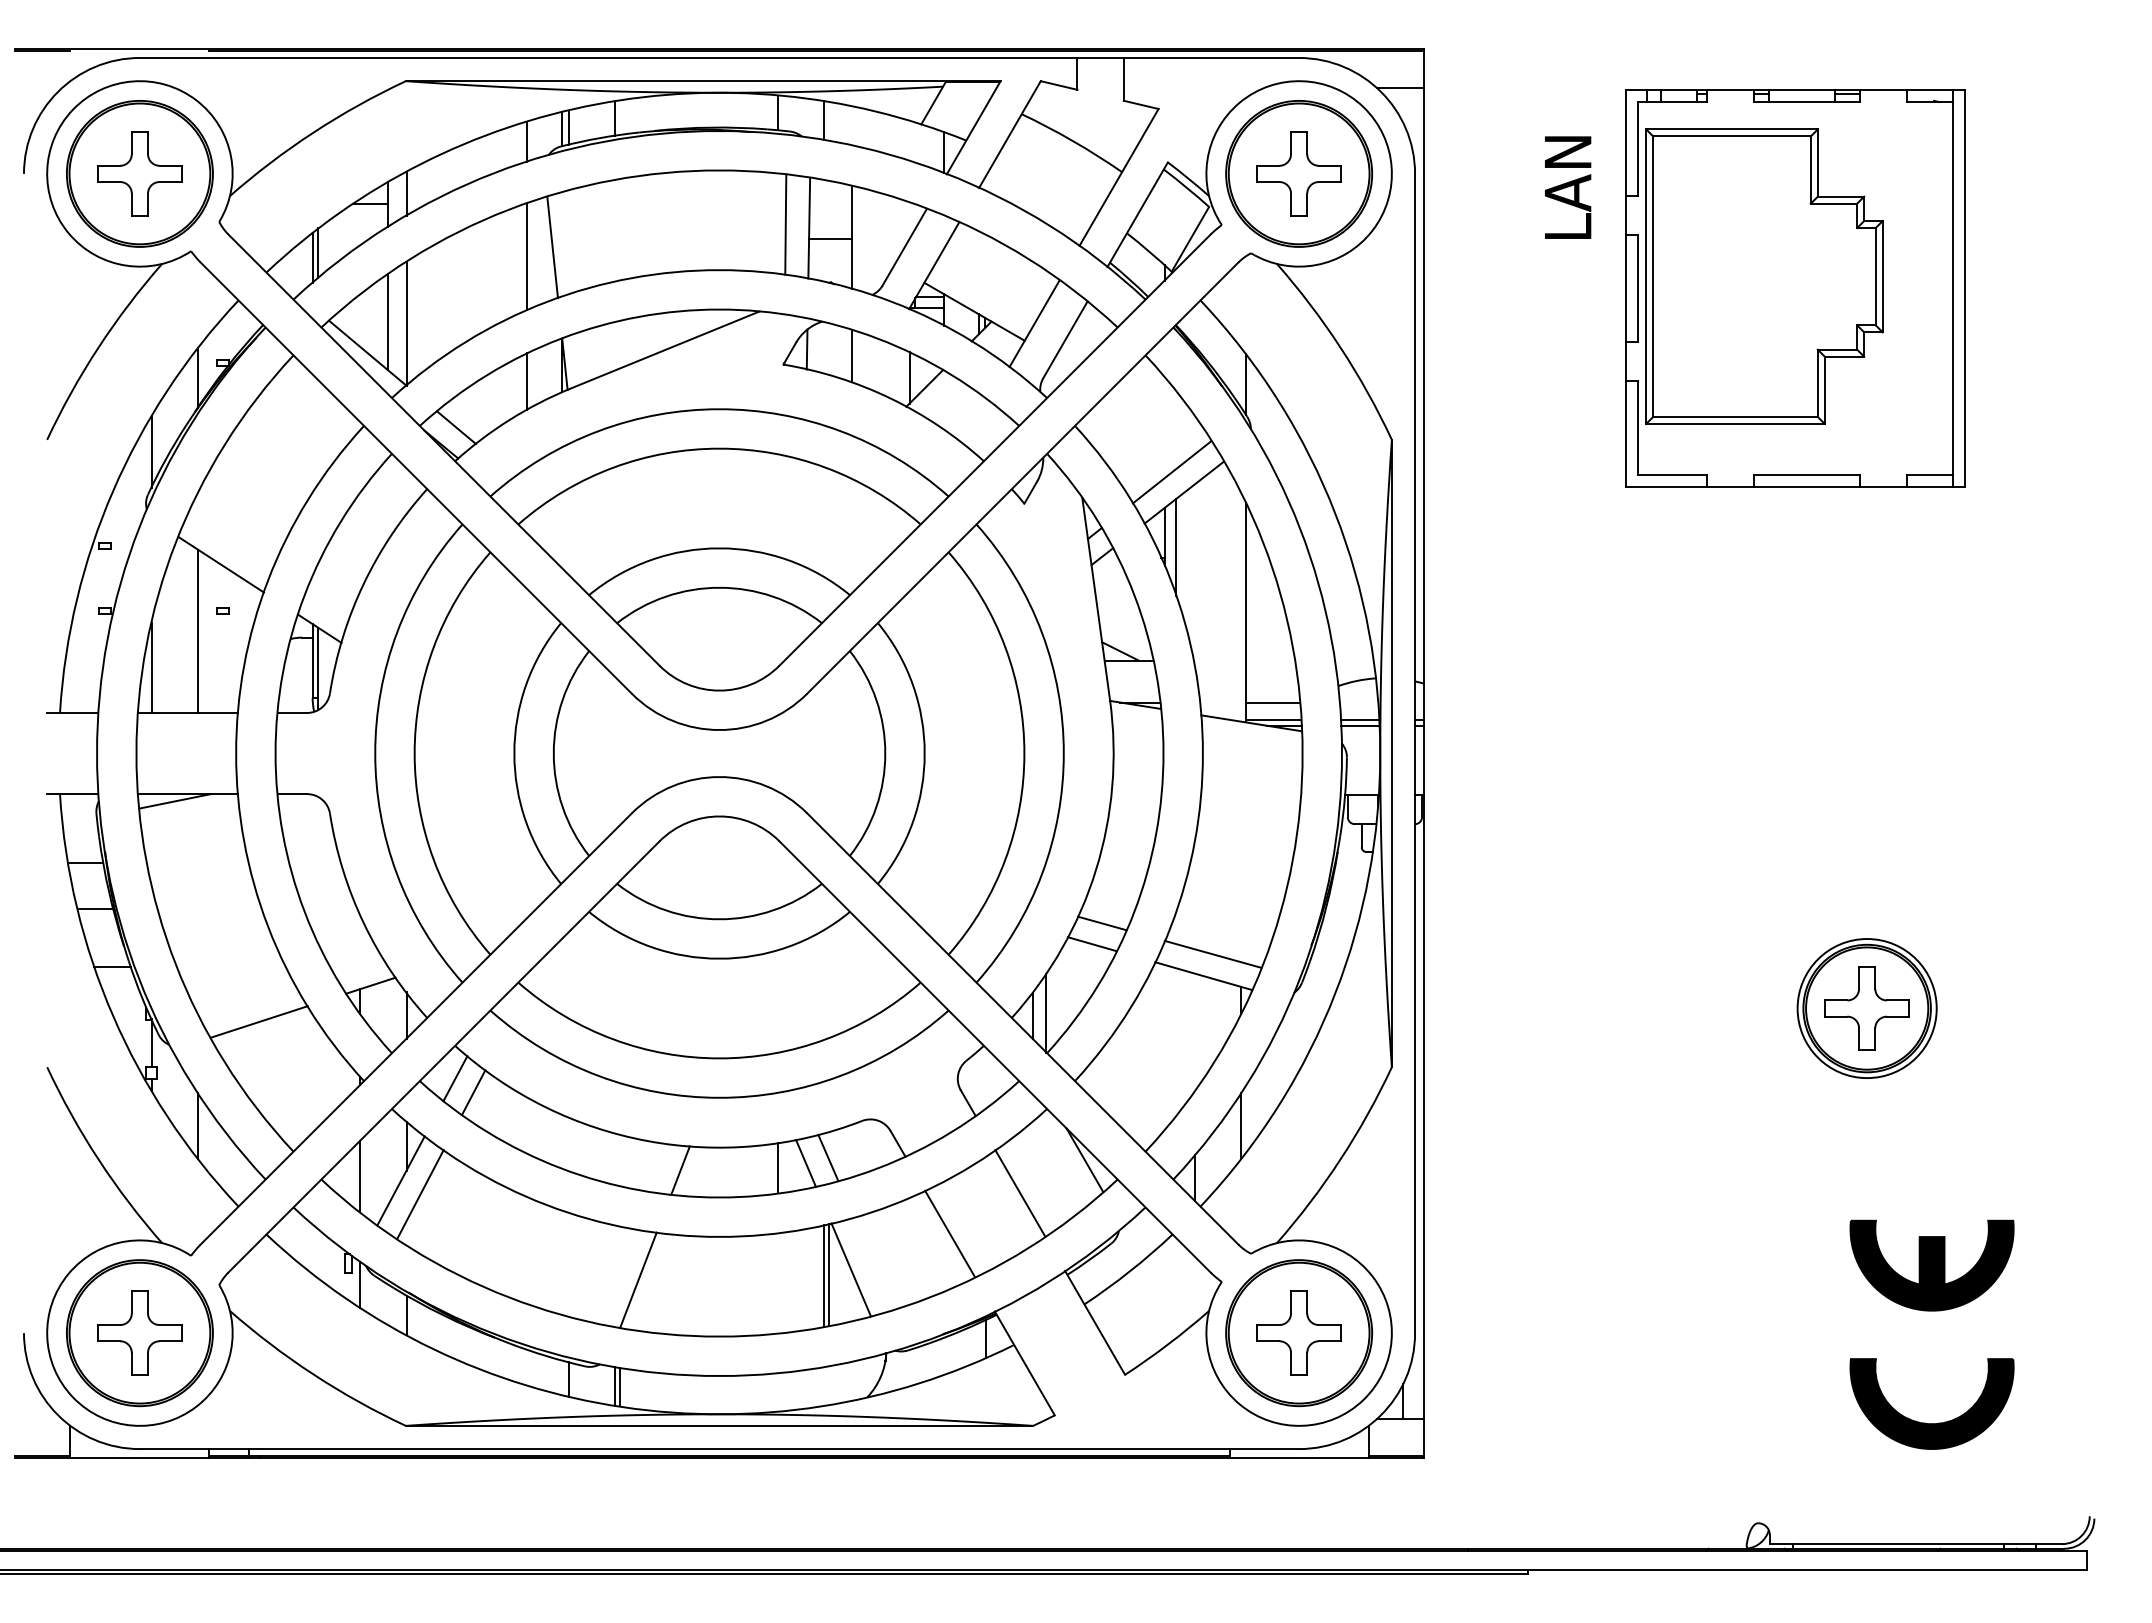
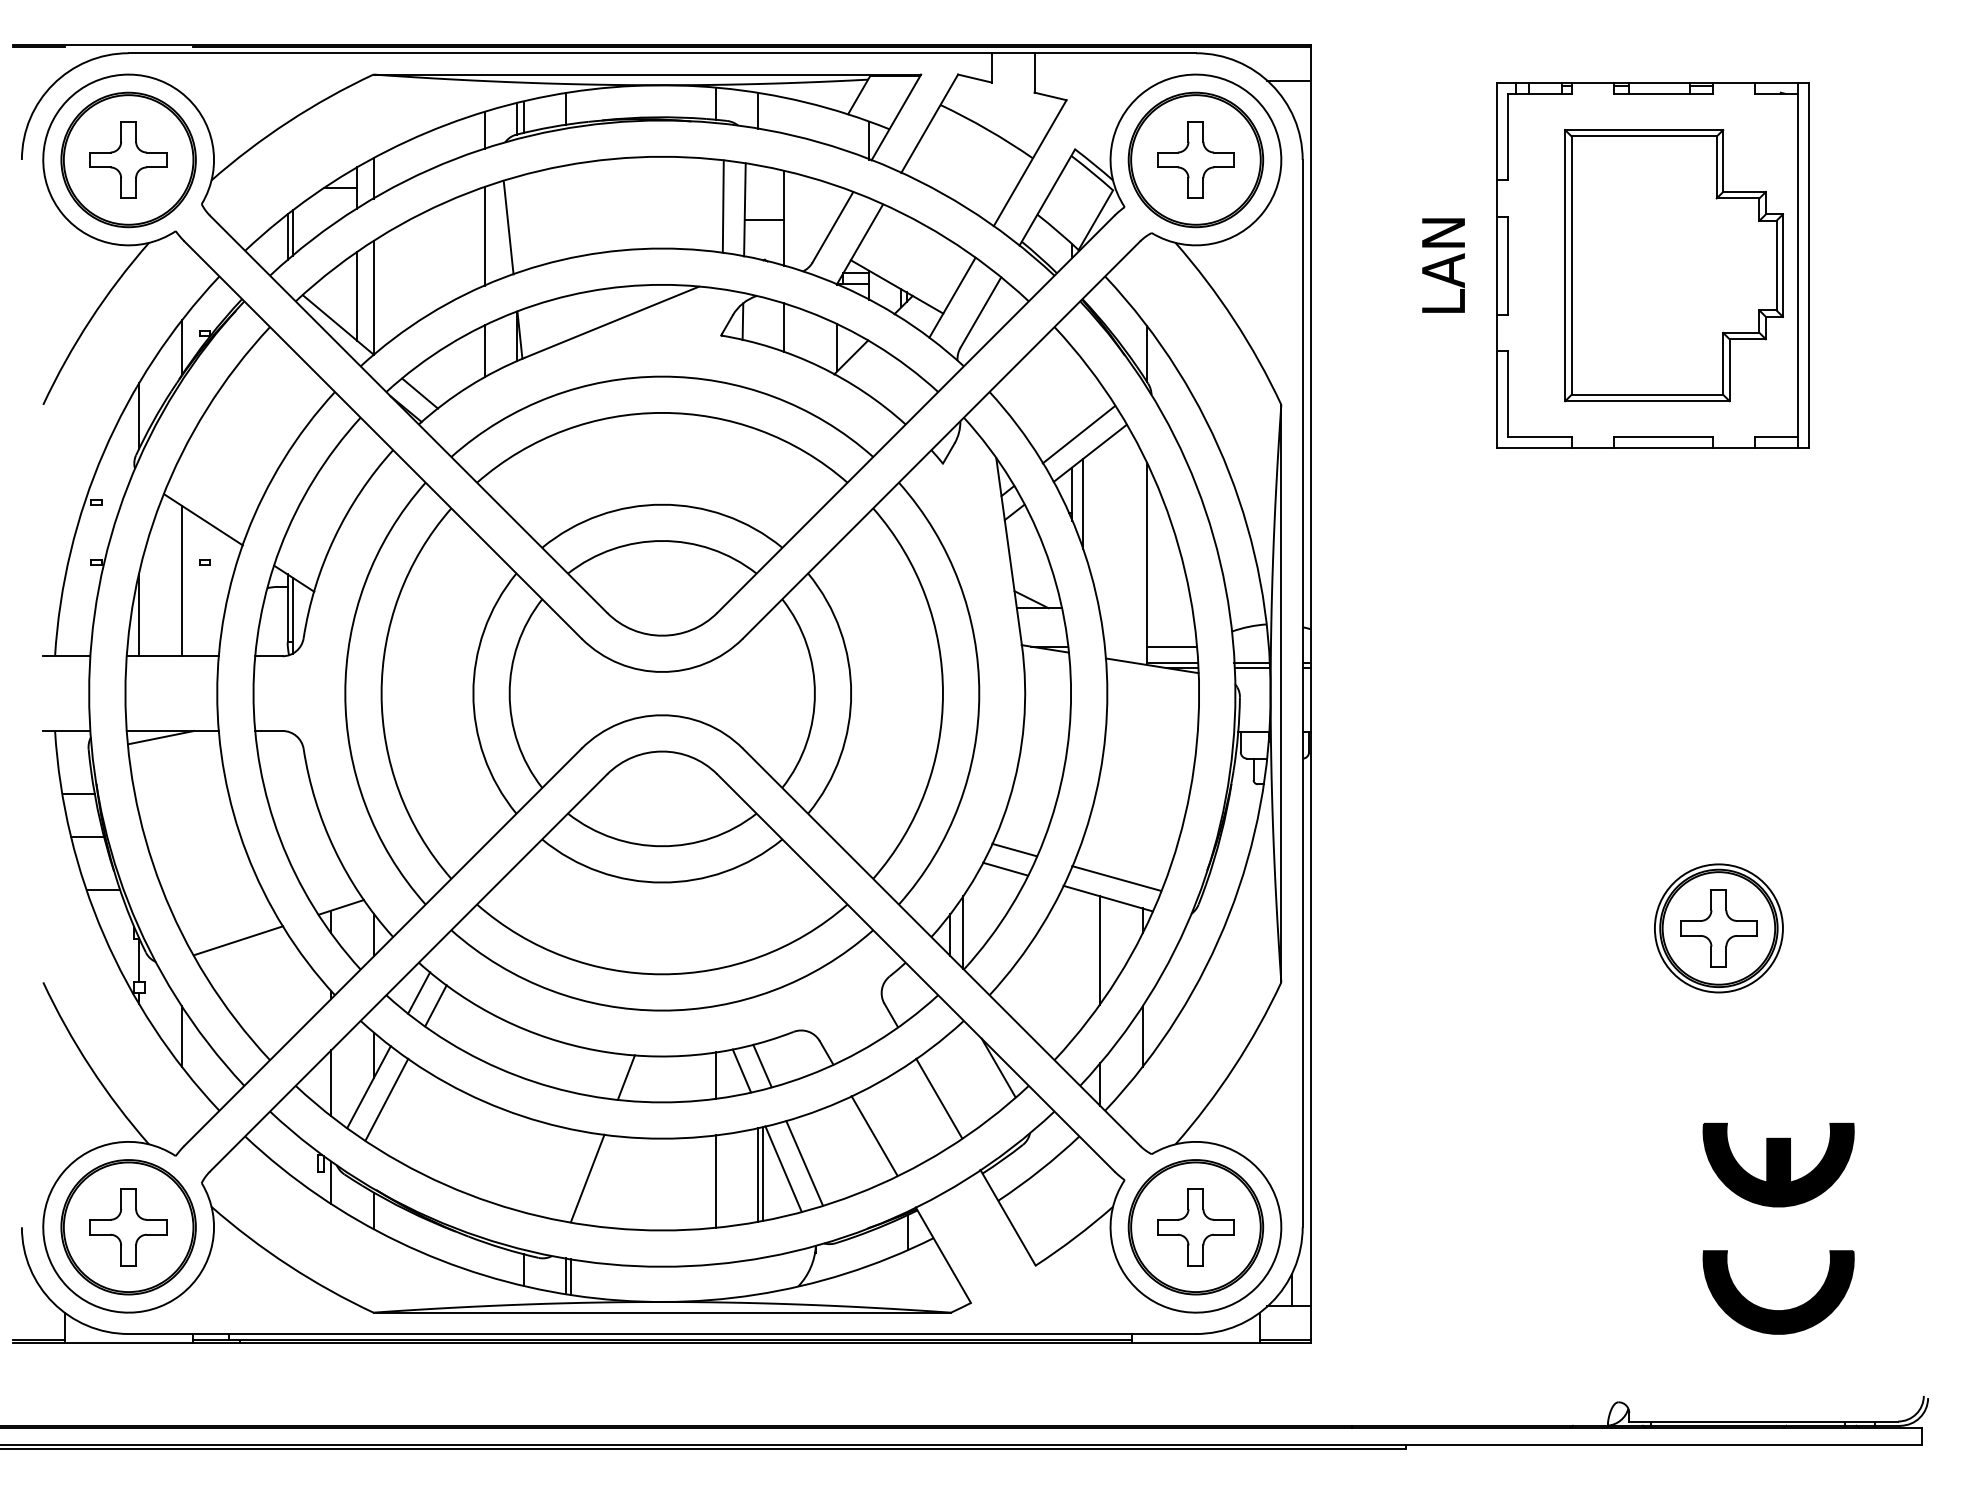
text: (1568, 187) -> (1443, 265), moved
part: (1764, 276) -> (1674, 265), moved
line: (1194, 1032) -> (1099, 950), added
line: (874, 1263) -> (804, 1163), added
line: (777, 1283) -> (715, 1181), added

